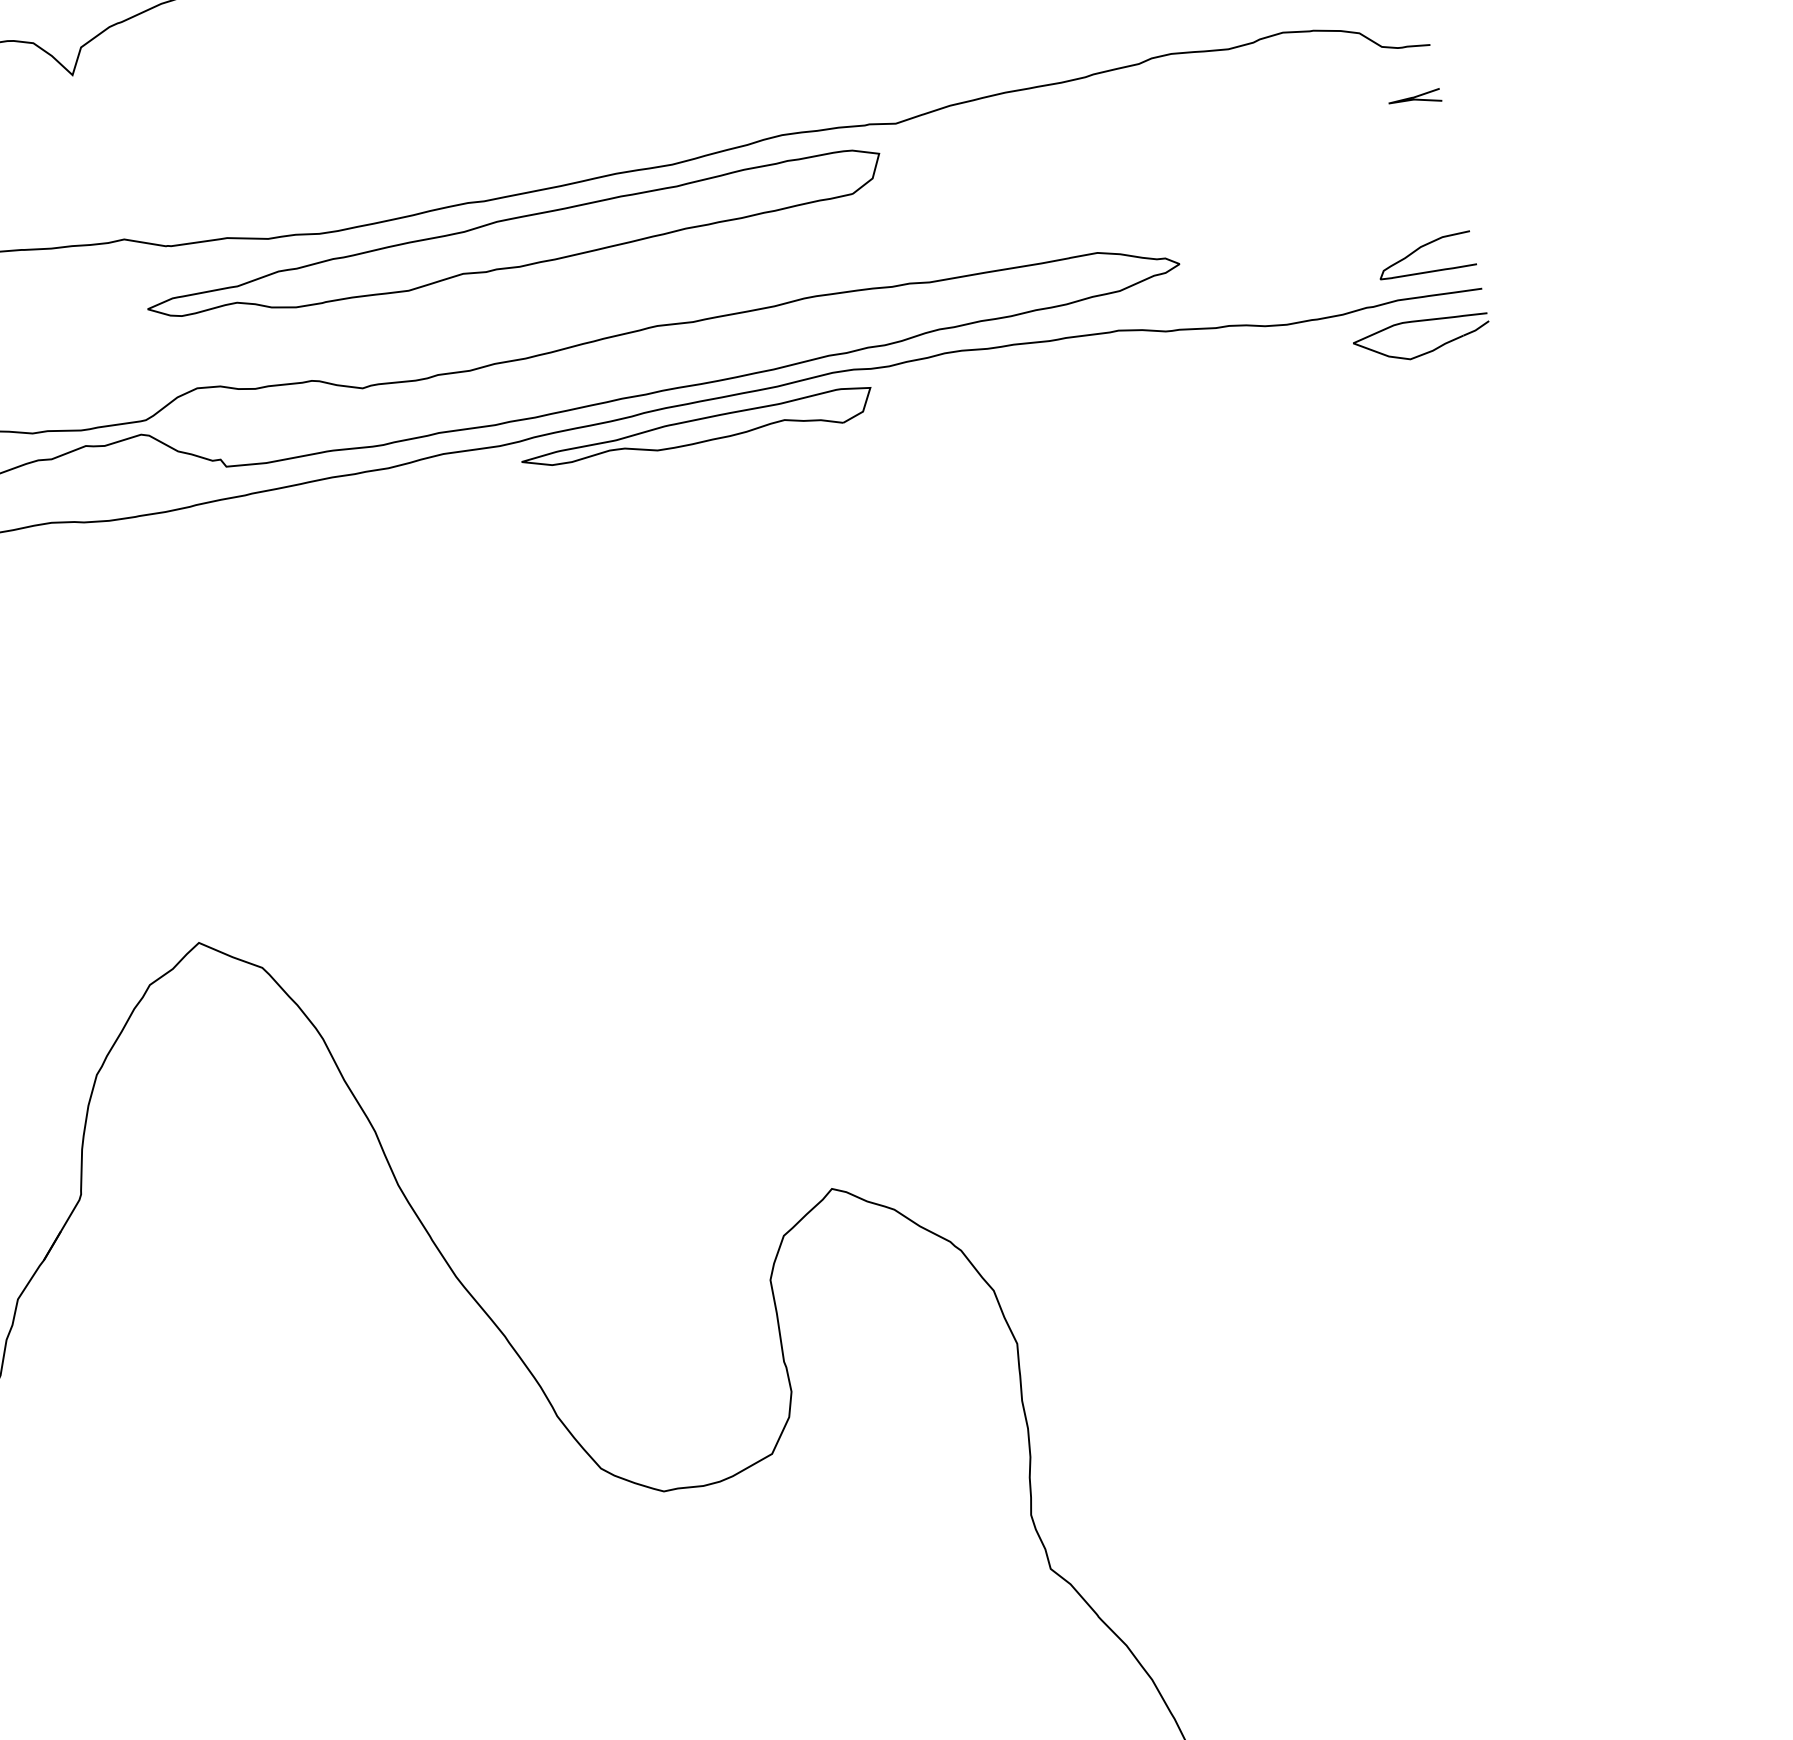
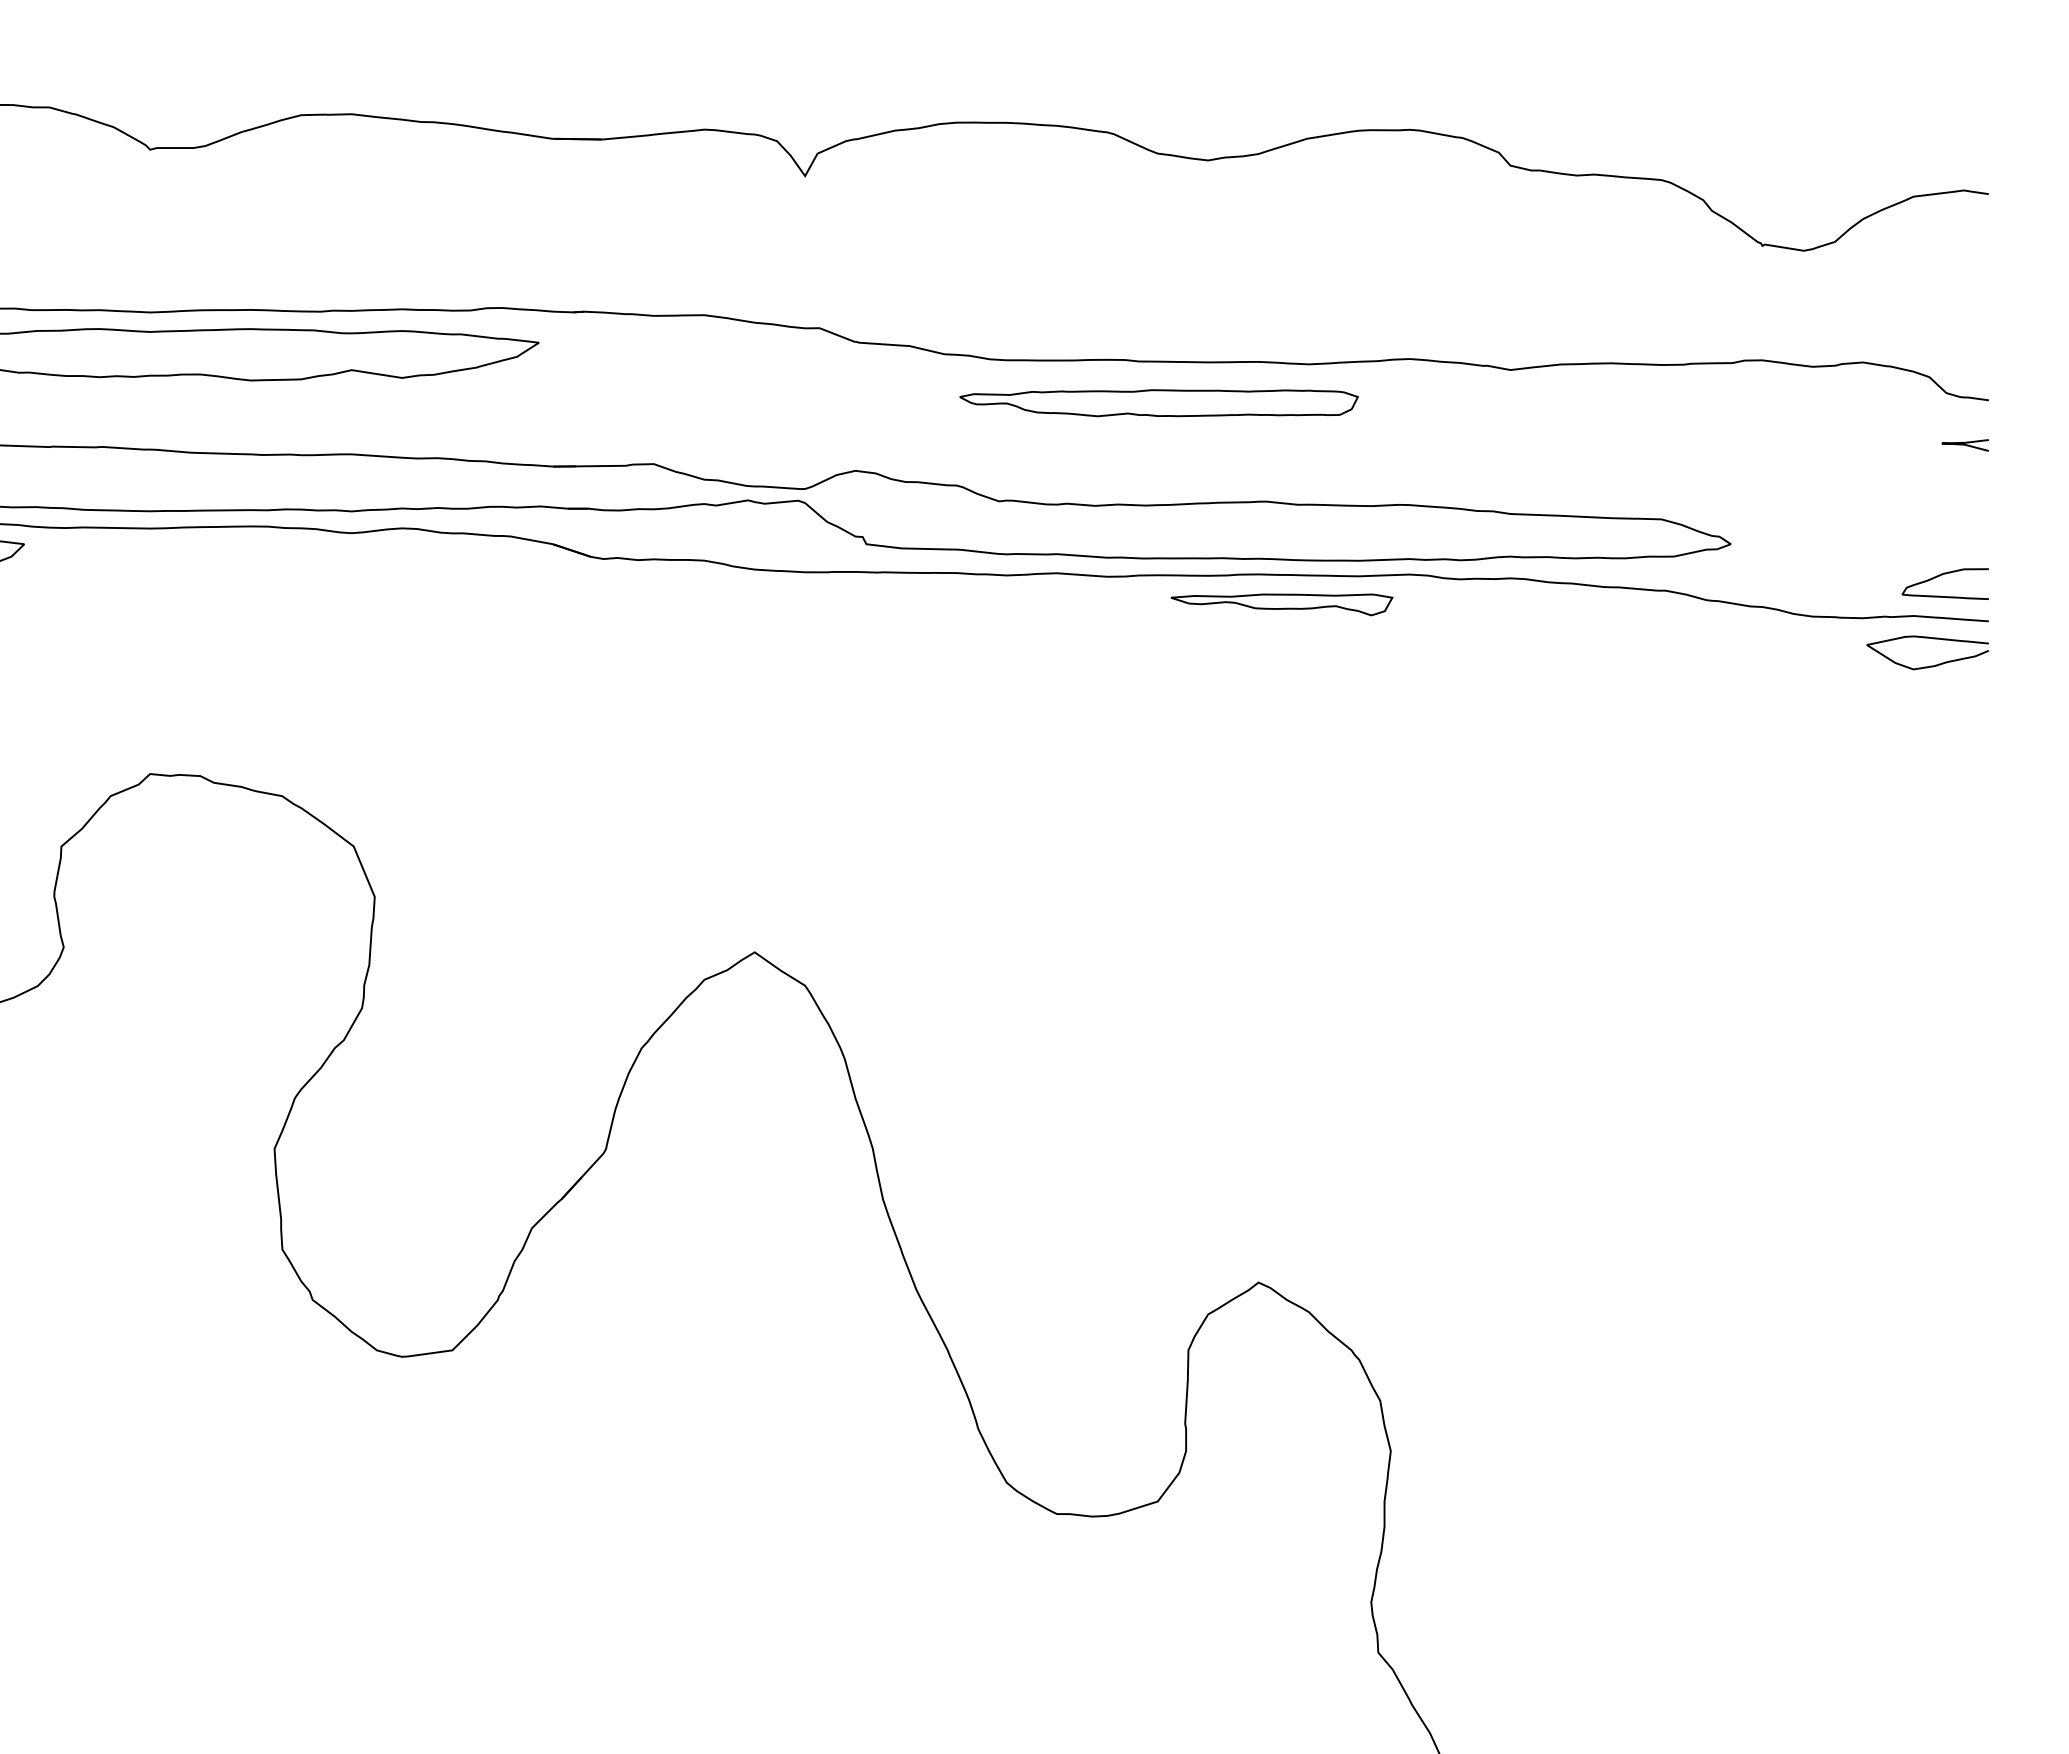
part: (515, 241) -> (1158, 402), size x0.6
part: (698, 435) -> (1281, 604), size x0.7

